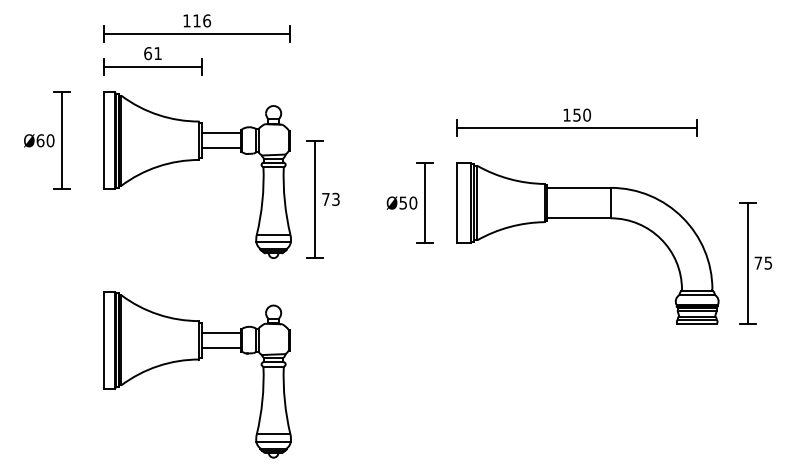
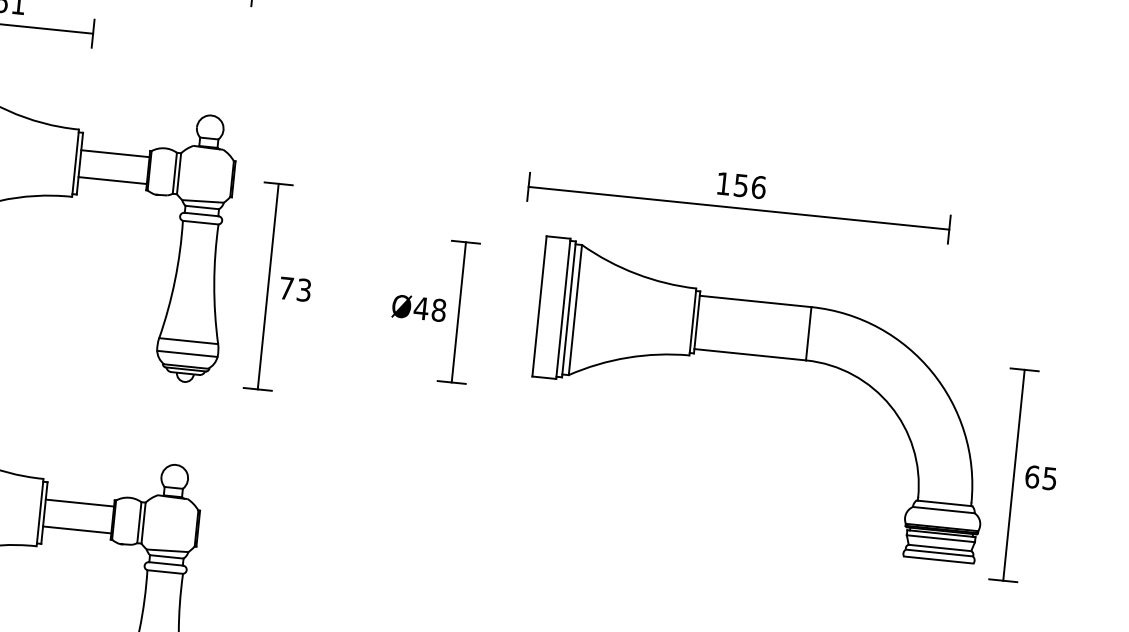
text: (587, 114) -> (759, 186), 150 -> 156
text: (408, 202) -> (430, 308), Ø50 -> Ø48
part: (587, 218) -> (765, 356), moved
text: (758, 262) -> (1032, 475), 75 -> 65

